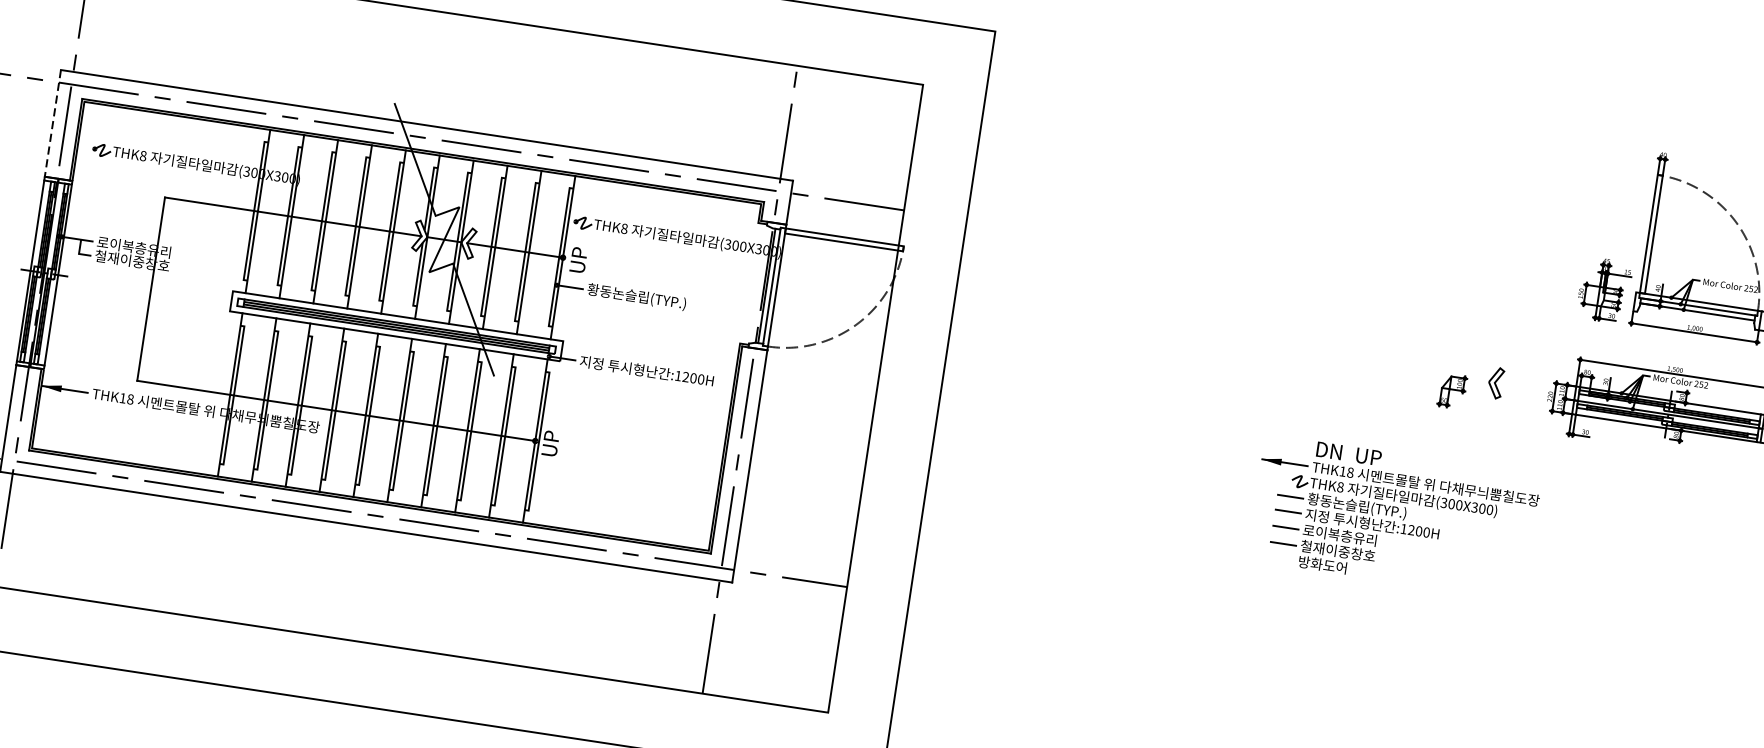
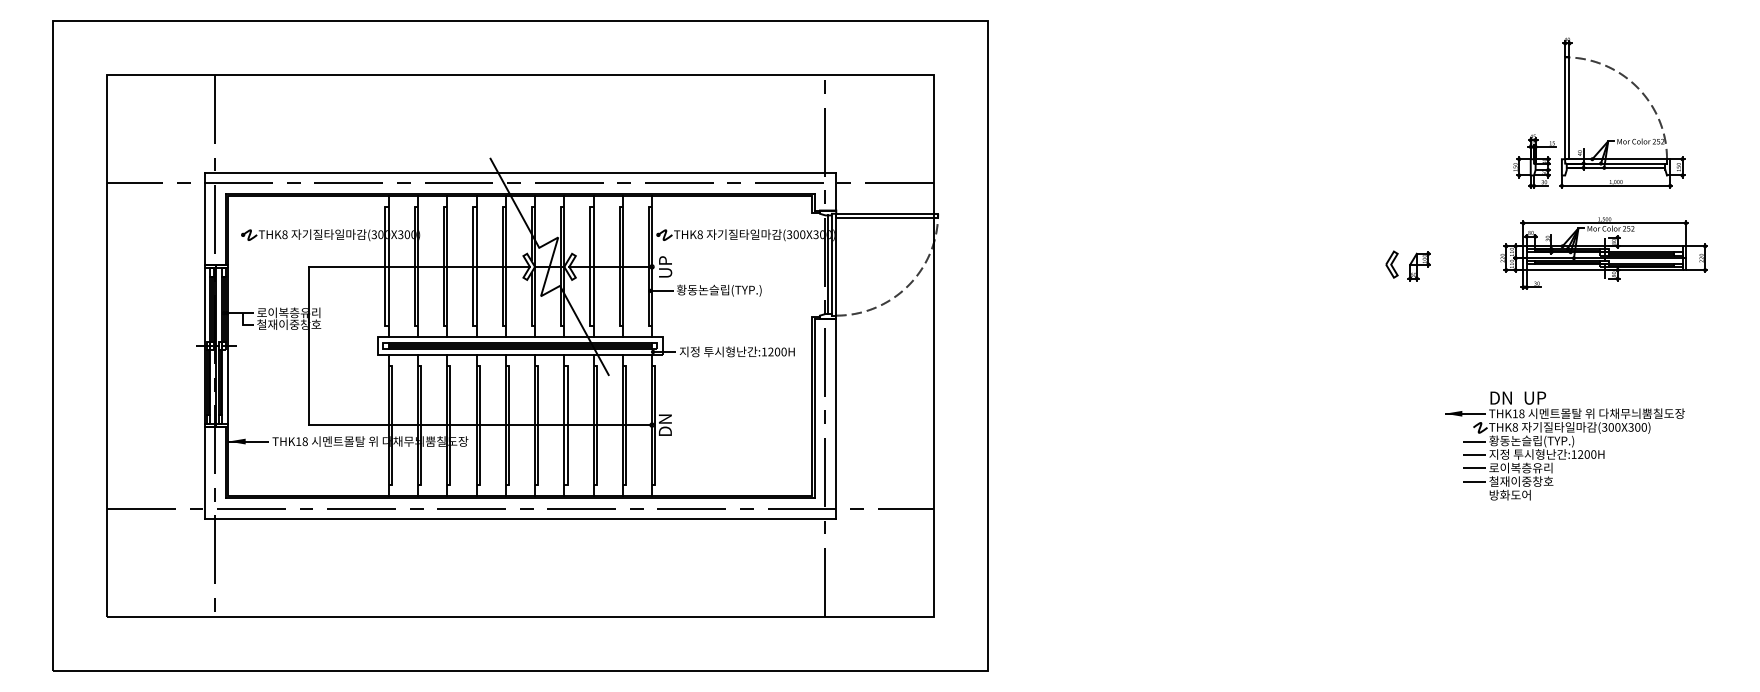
line: (52, 124) -> (204, 219), dashed -> solid
part: (1495, 382) -> (1391, 264), moved
text: (551, 442) -> (665, 424), UP -> DN
part: (1394, 516) -> (1564, 445), moved

